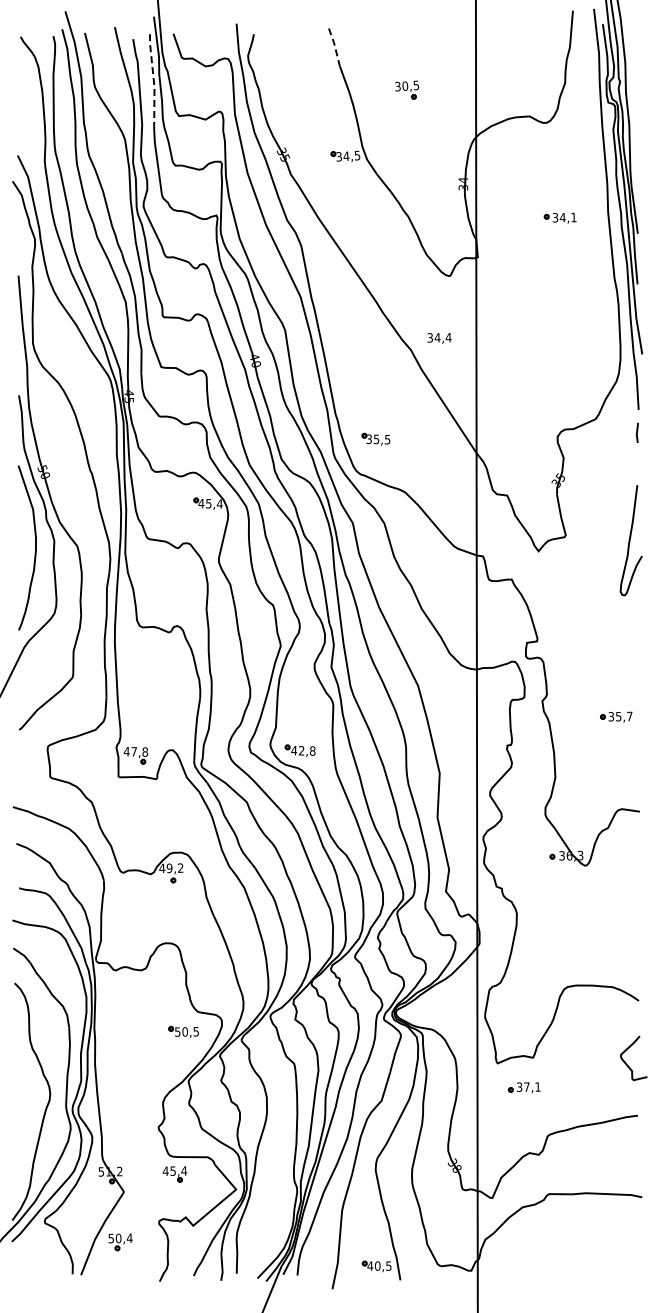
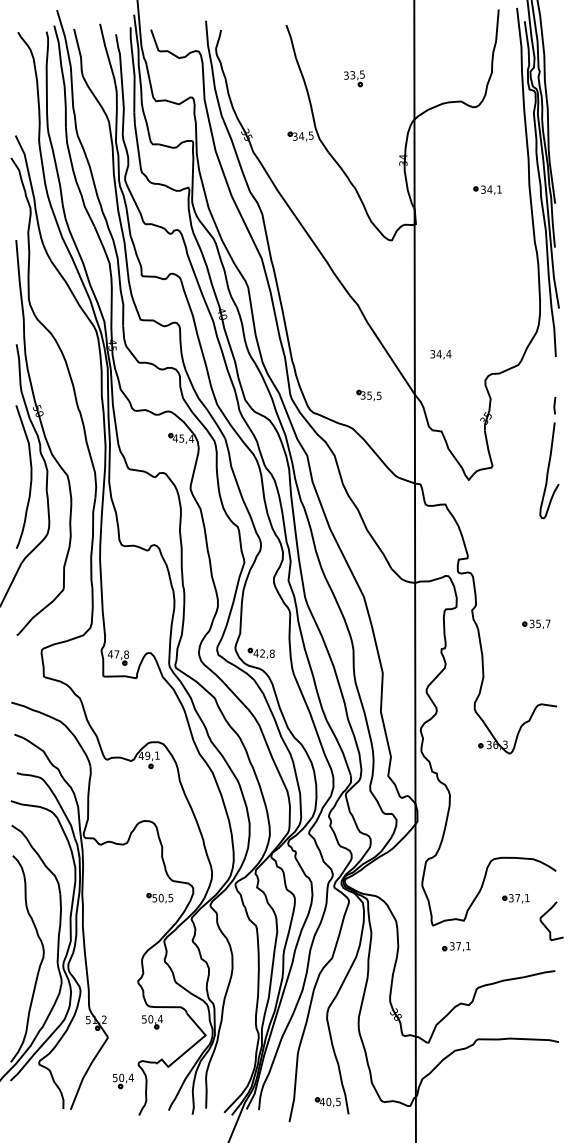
line: (334, 46) -> (291, 40), dashed -> solid
line: (153, 79) -> (133, 69), dashed -> solid
text: (405, 86) -> (353, 75), 30,5 -> 33,5
text: (439, 338) -> (440, 354), moved
line: (636, 432) -> (554, 405), moved
part: (375, 438) -> (368, 394), moved
text: (180, 867) -> (157, 755), 49,2 -> 49,1
part: (592, 1032) -> (515, 898), added
text: (169, 1171) -> (147, 1019), 45,4 -> 50,4
part: (120, 1242) -> (123, 1081), moved

